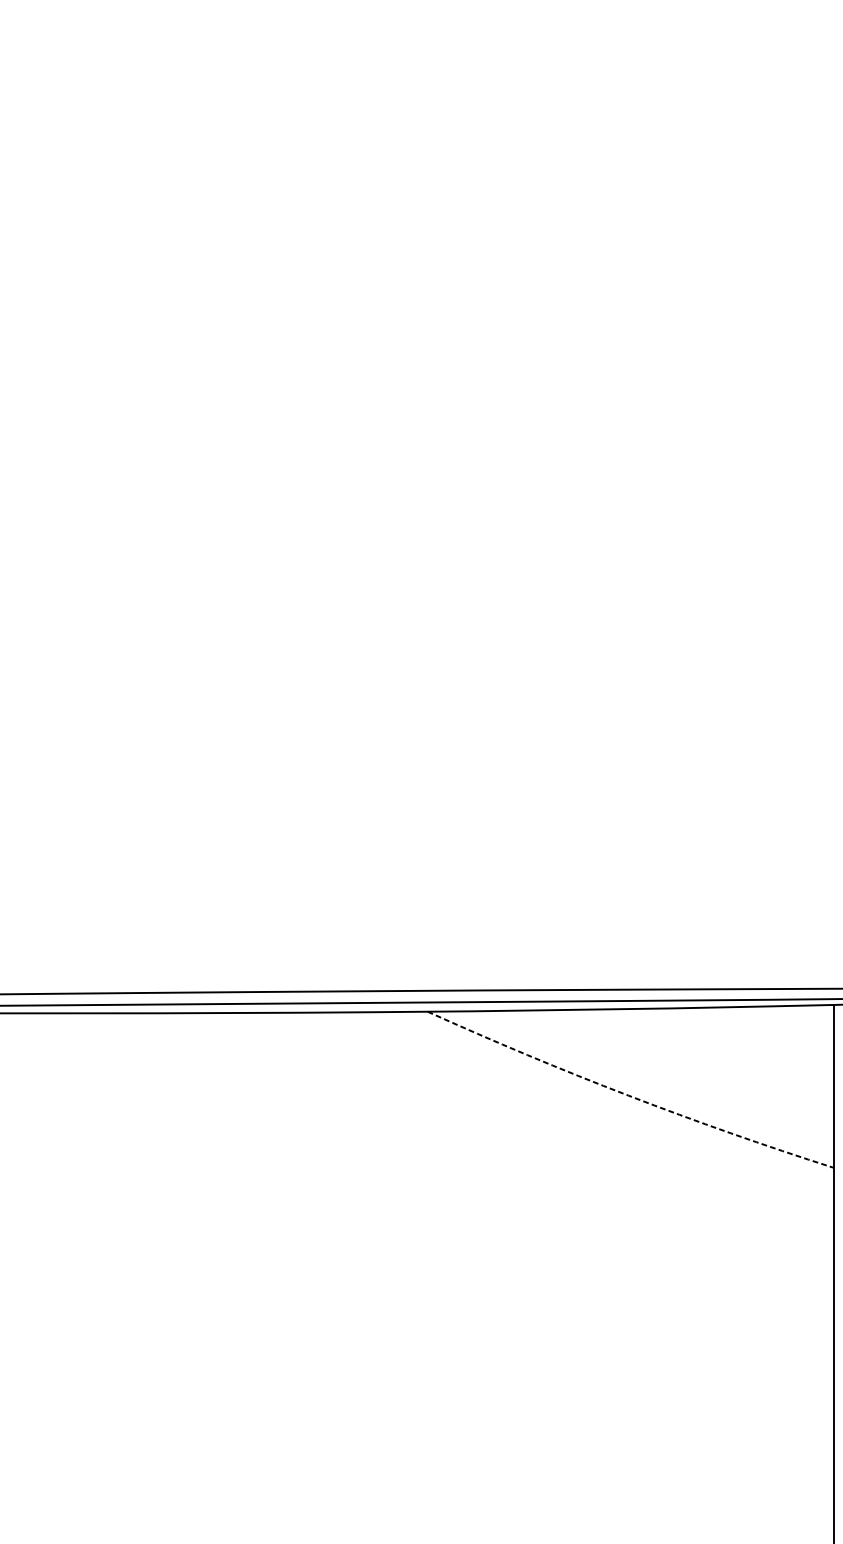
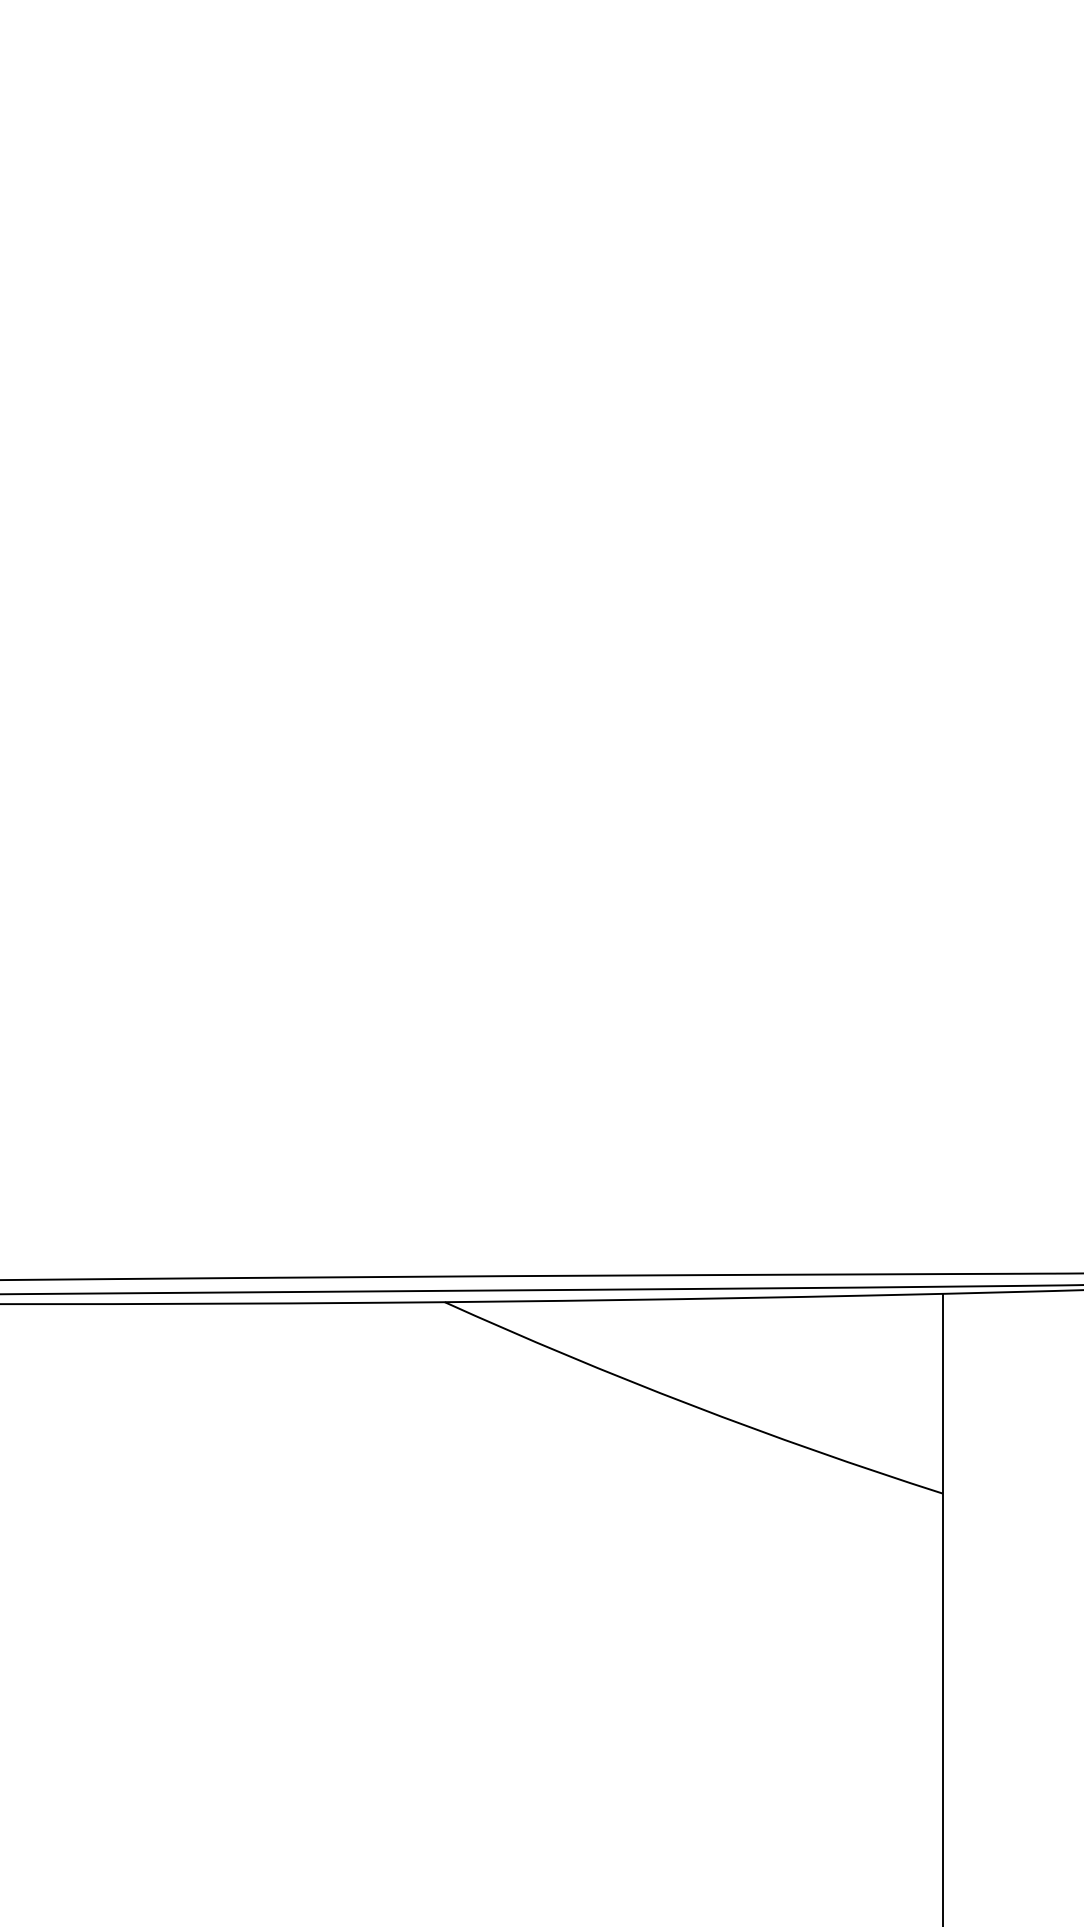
arc: (628, 1096) -> (690, 1405), dashed -> solid

